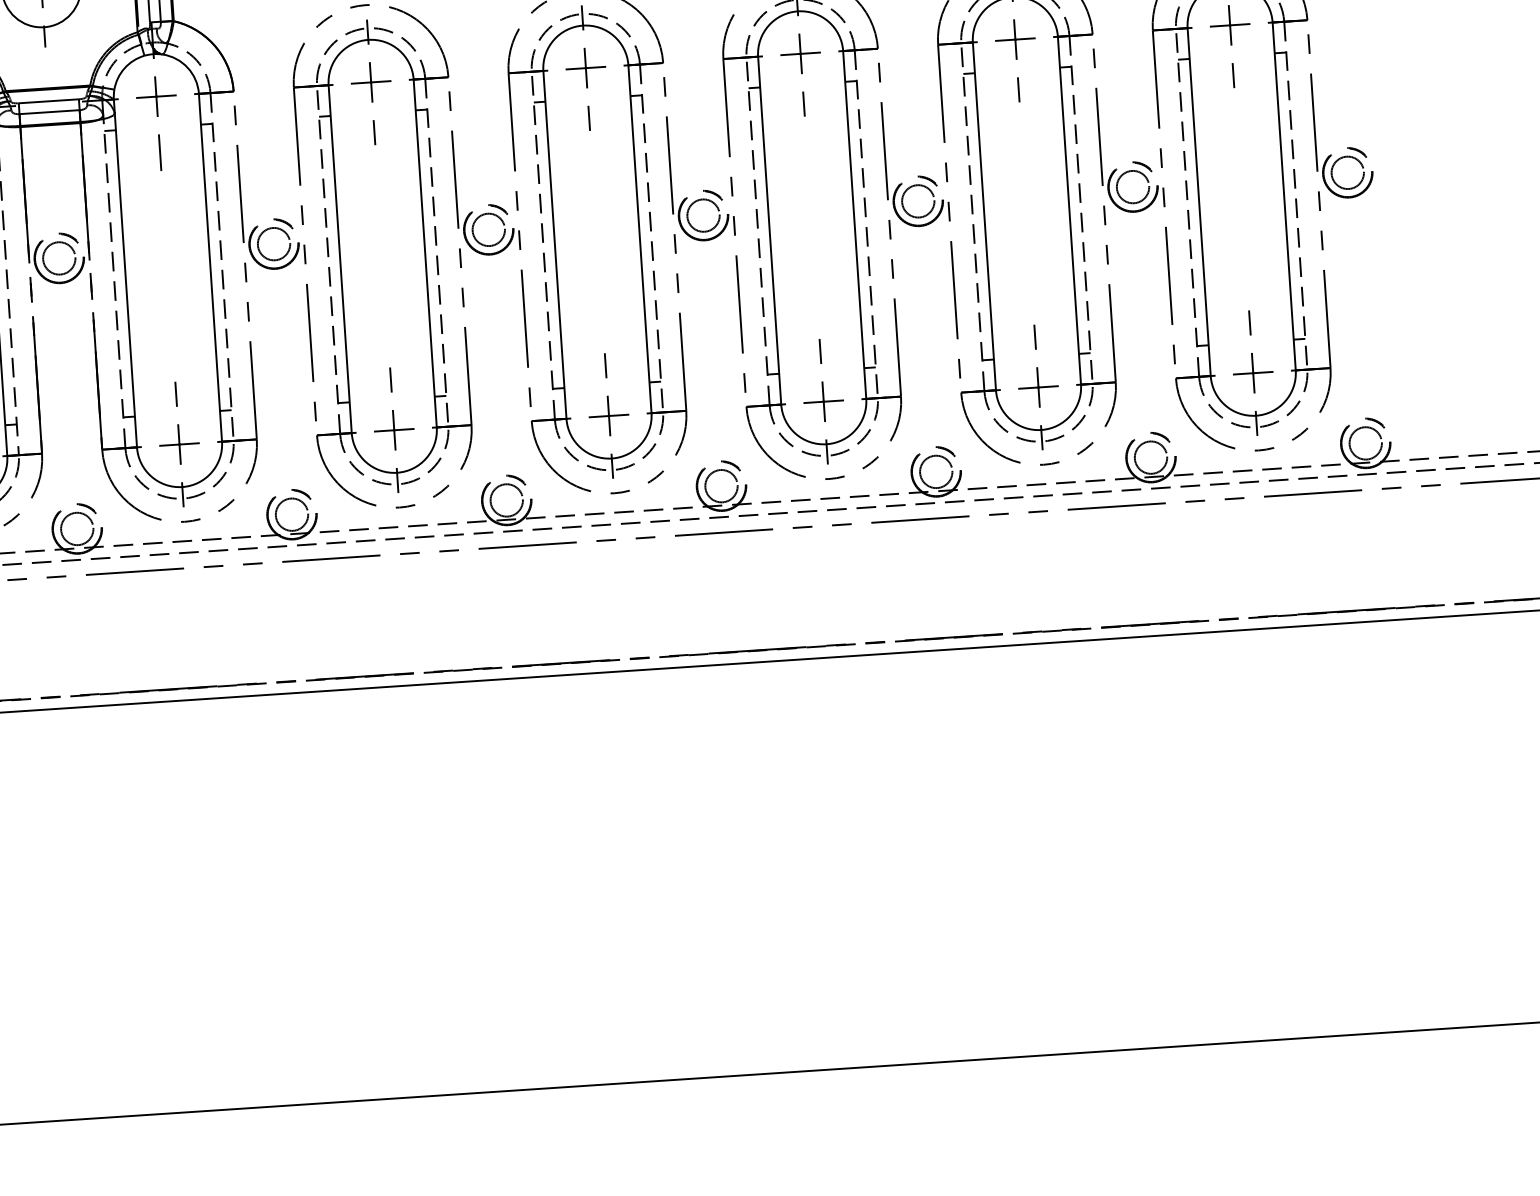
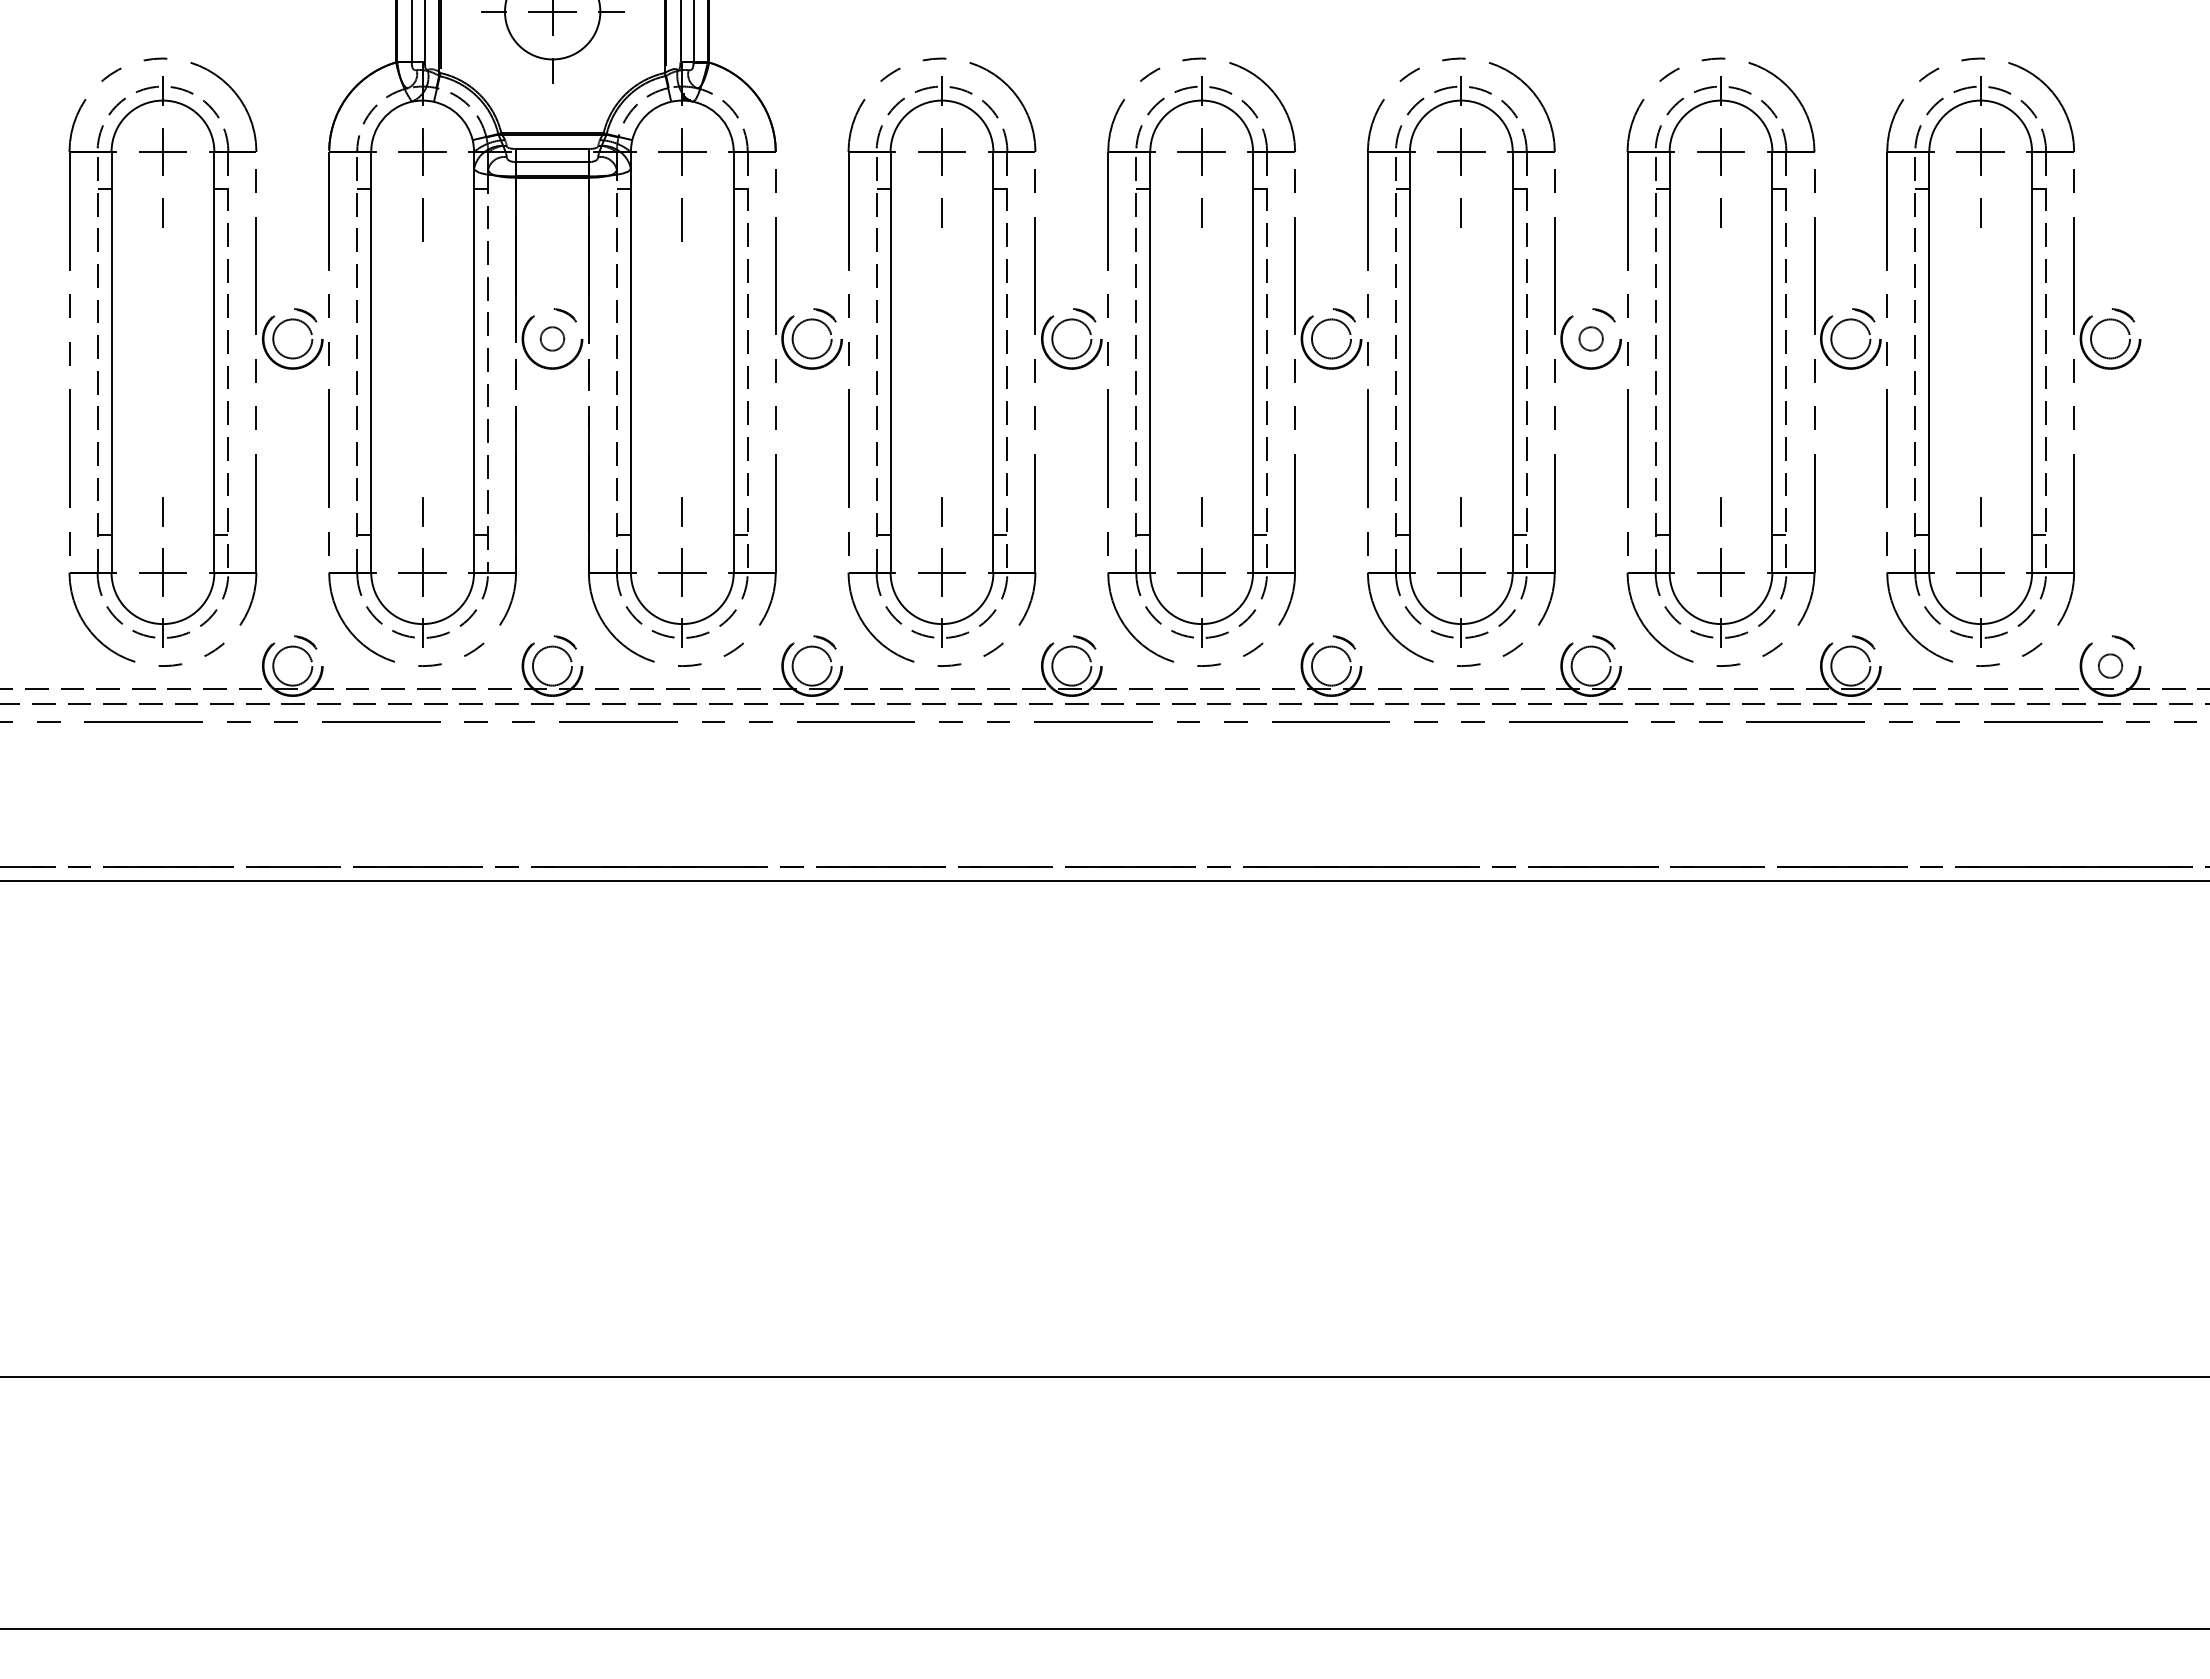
circle: (917, 201) -> (1590, 338), size x0.6
circle: (59, 258) -> (552, 338), size x0.6
circle: (1365, 442) -> (2110, 665), size x0.6

